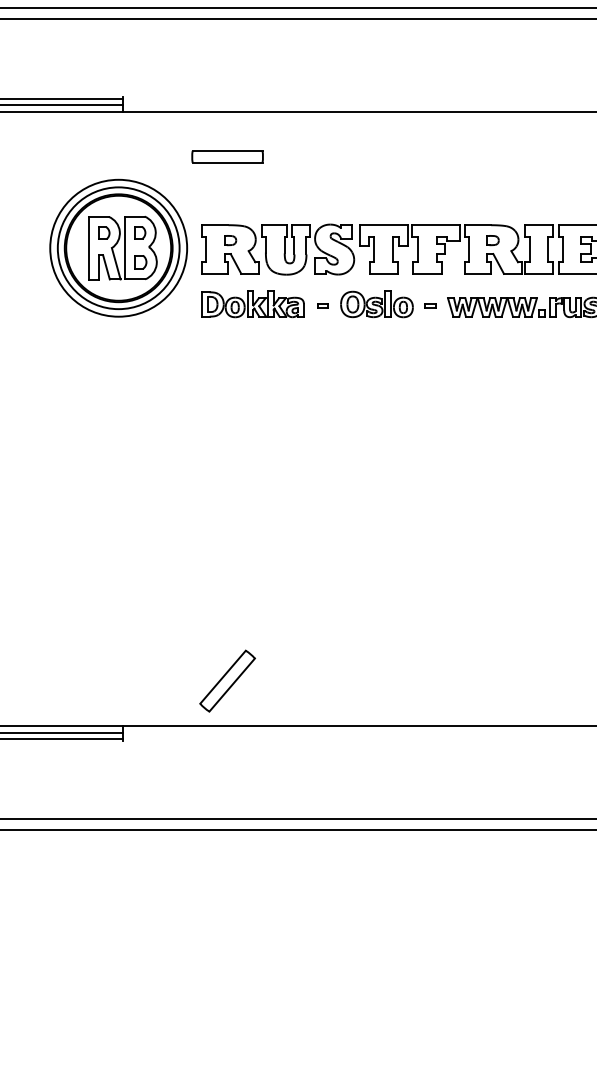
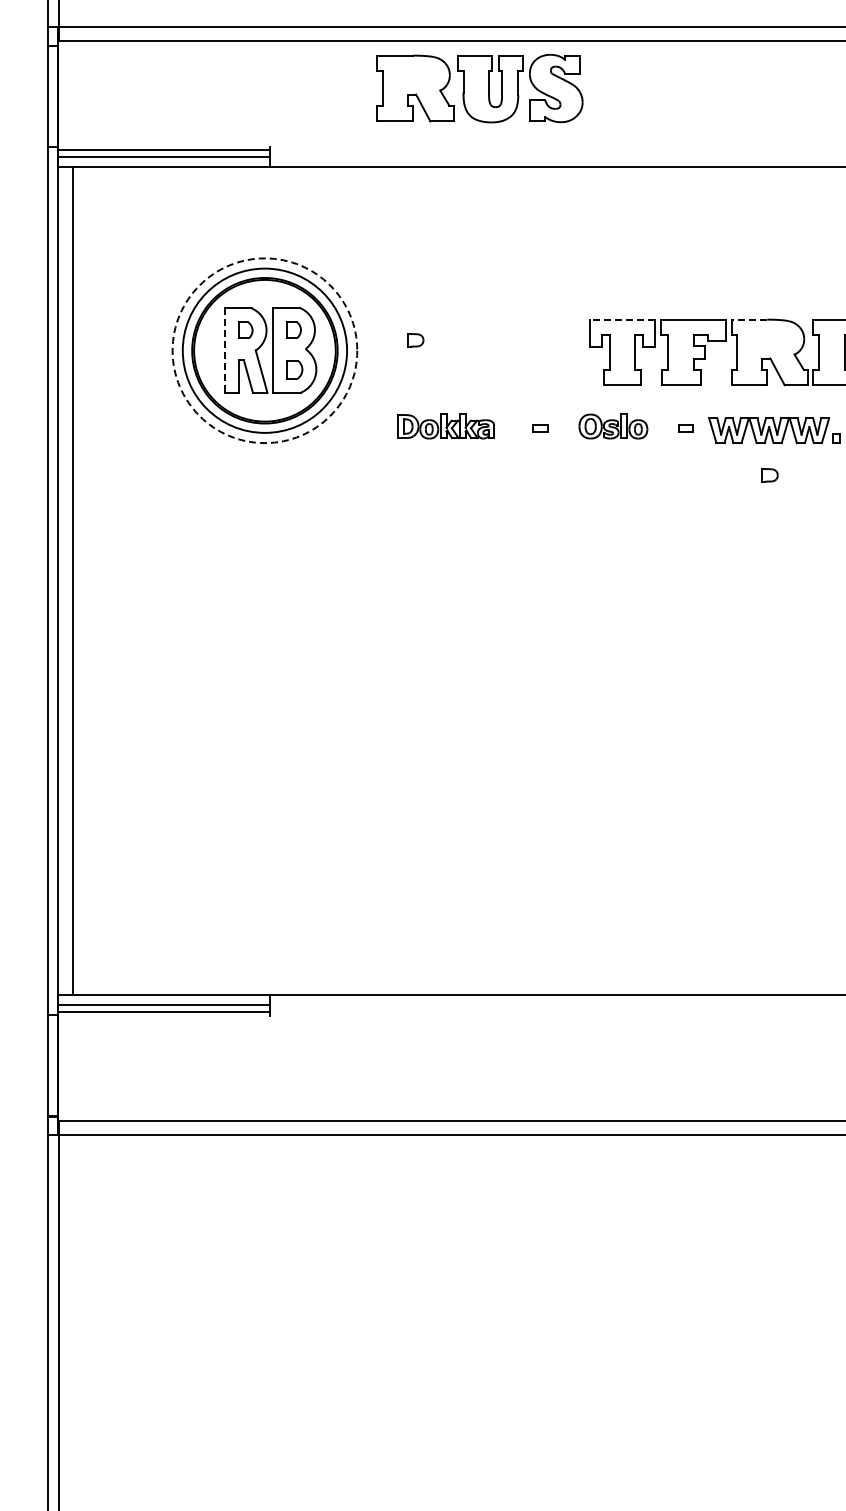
part: (227, 156) -> (411, 227), removed
line: (383, 225) -> (622, 319), solid -> dashed
line: (477, 225) -> (749, 319), solid -> dashed
part: (492, 240) -> (769, 475), moved
line: (88, 248) -> (224, 351), solid -> dashed
circle: (118, 248) -> (264, 350), solid -> dashed
part: (277, 249) -> (479, 88), moved
part: (252, 304) -> (445, 426), size x0.7
part: (377, 304) -> (613, 426), size x0.7
part: (227, 680) -> (411, 934), removed

